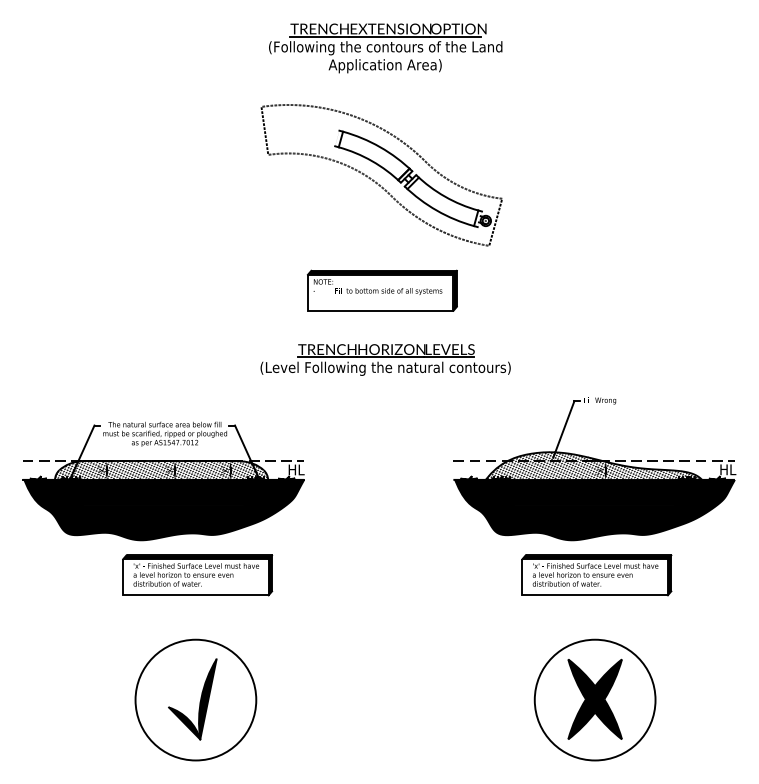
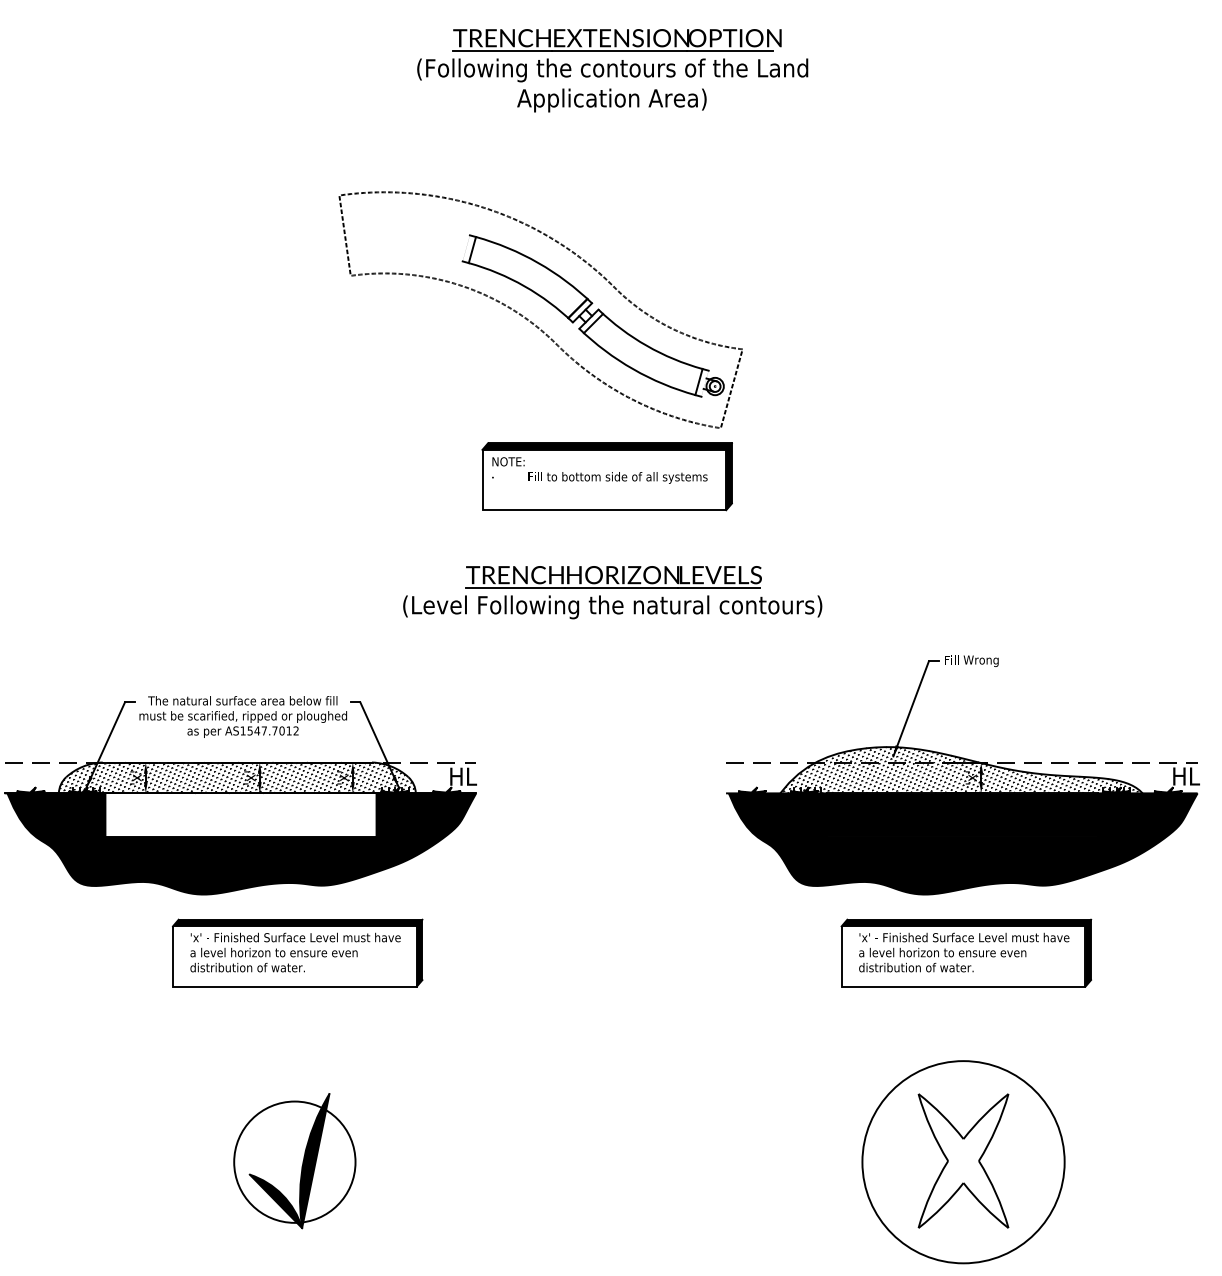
part: (381, 175) -> (540, 310), moved
fill: (163, 492) -> (240, 814), removed
circle: (195, 699) -> (294, 1161), size x0.6
fill: (595, 699) -> (964, 1161), removed

